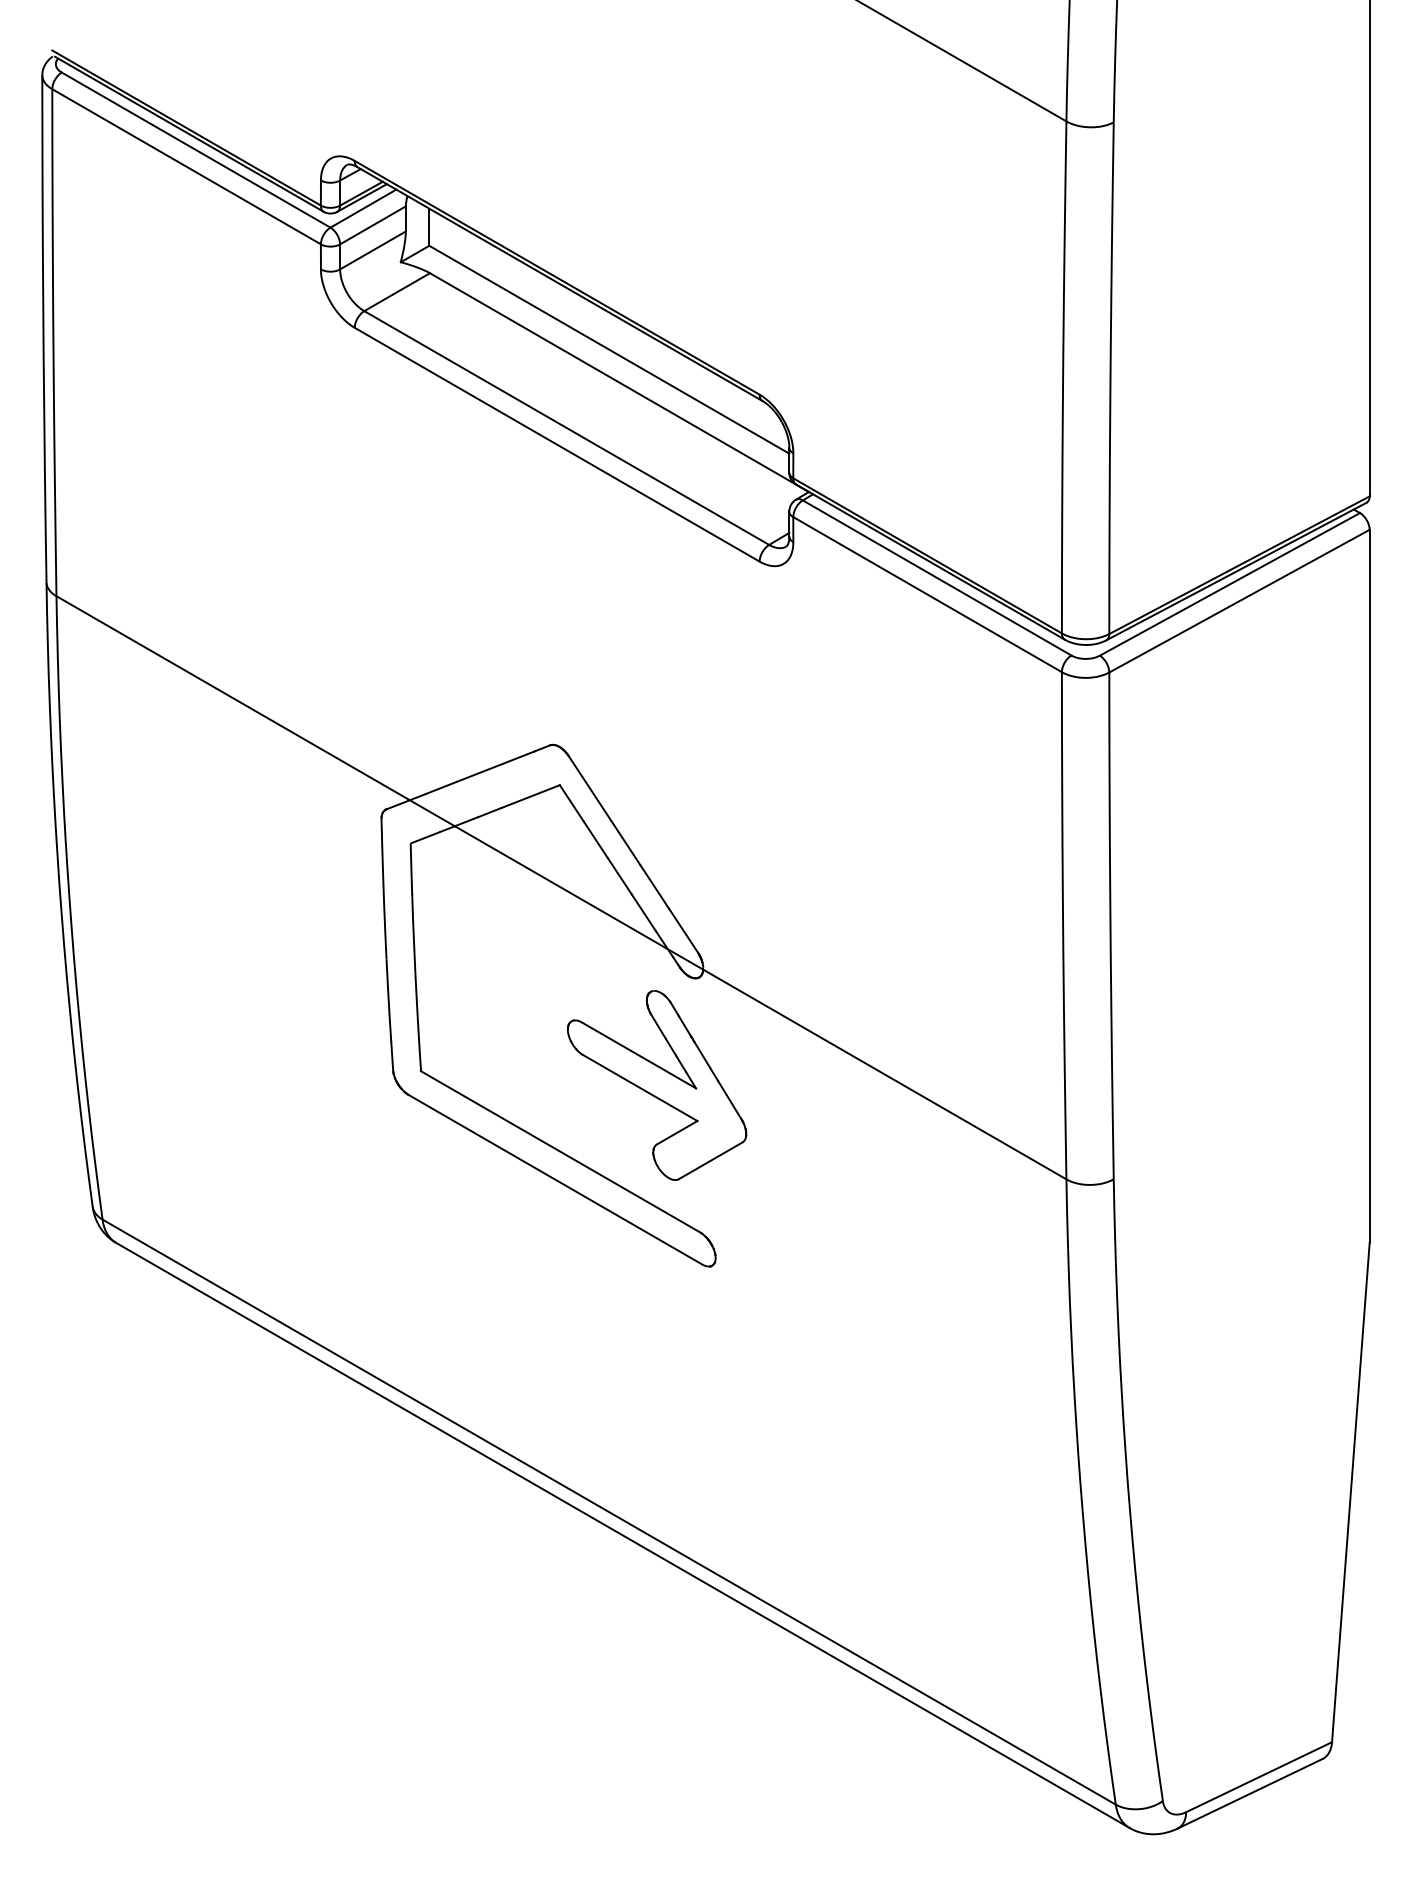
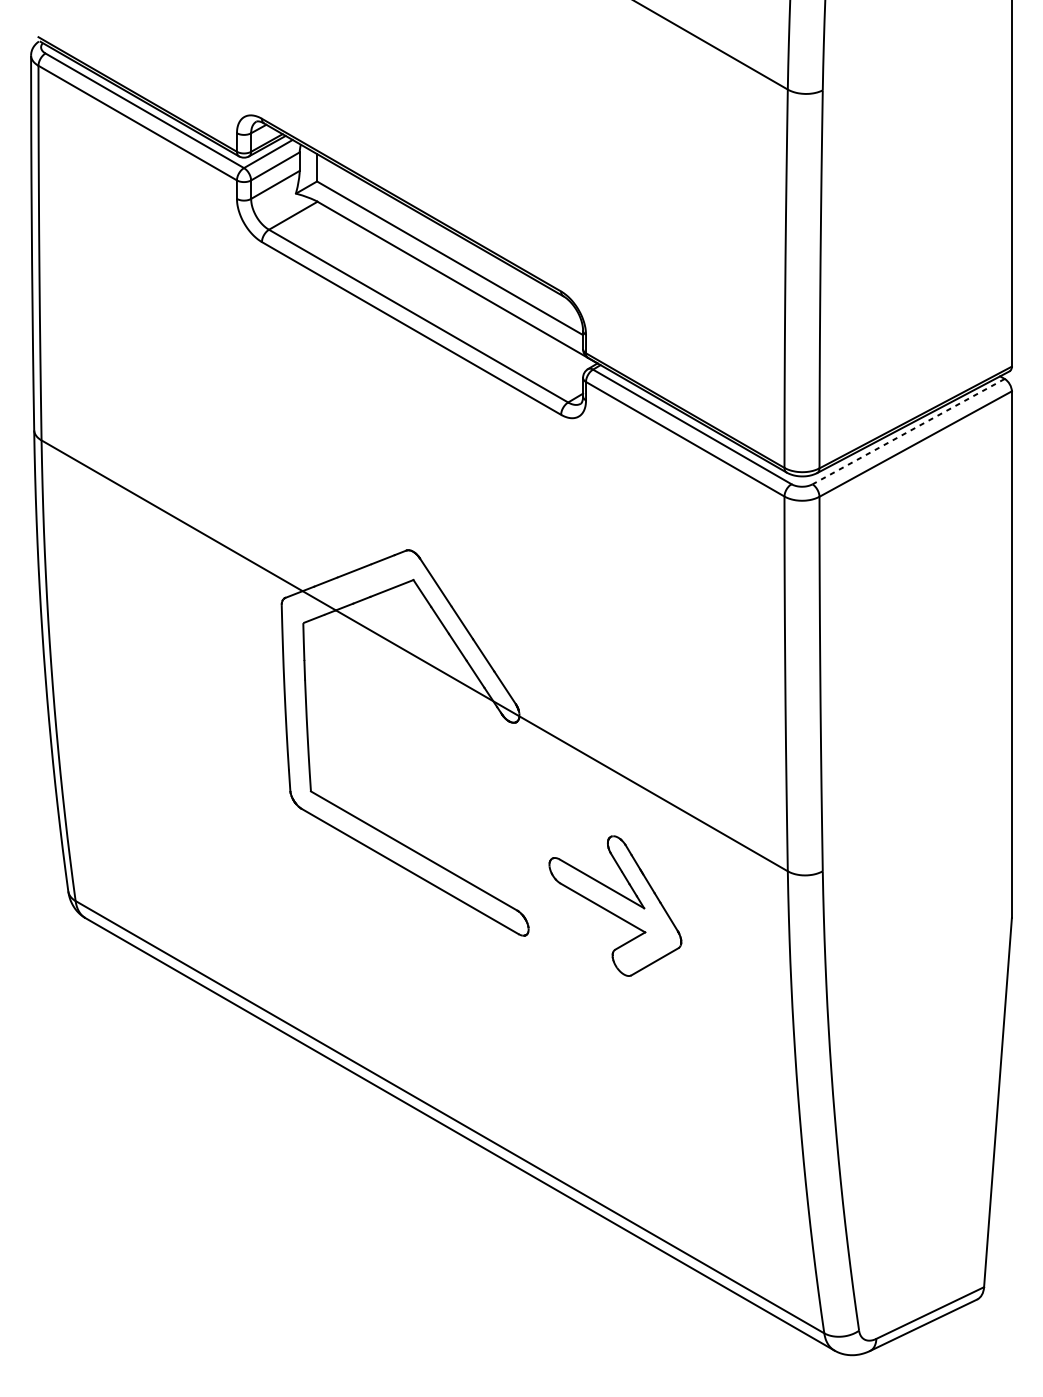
line: (1229, 584) -> (908, 431), solid -> dashed
part: (657, 1085) -> (615, 906), moved

